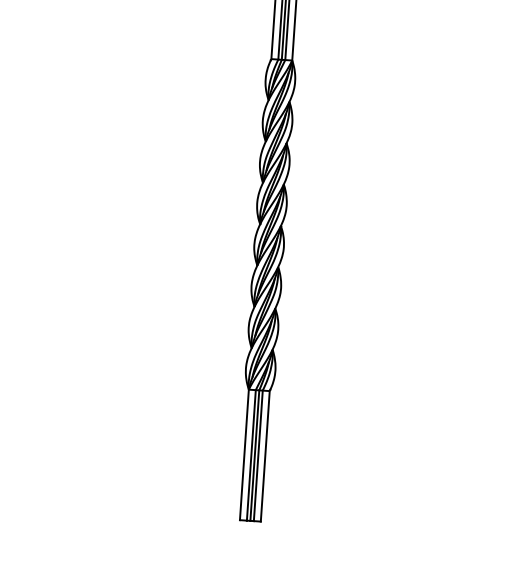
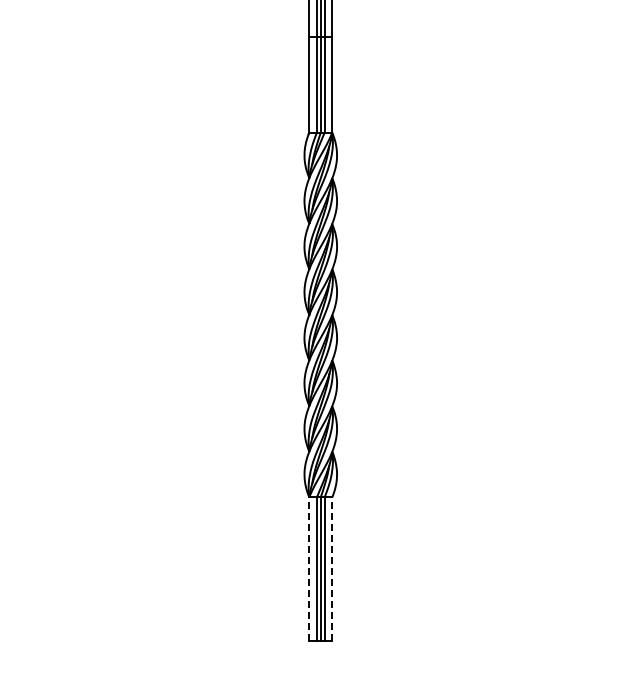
line: (244, 455) -> (309, 569), solid -> dashed
line: (265, 456) -> (332, 569), solid -> dashed

